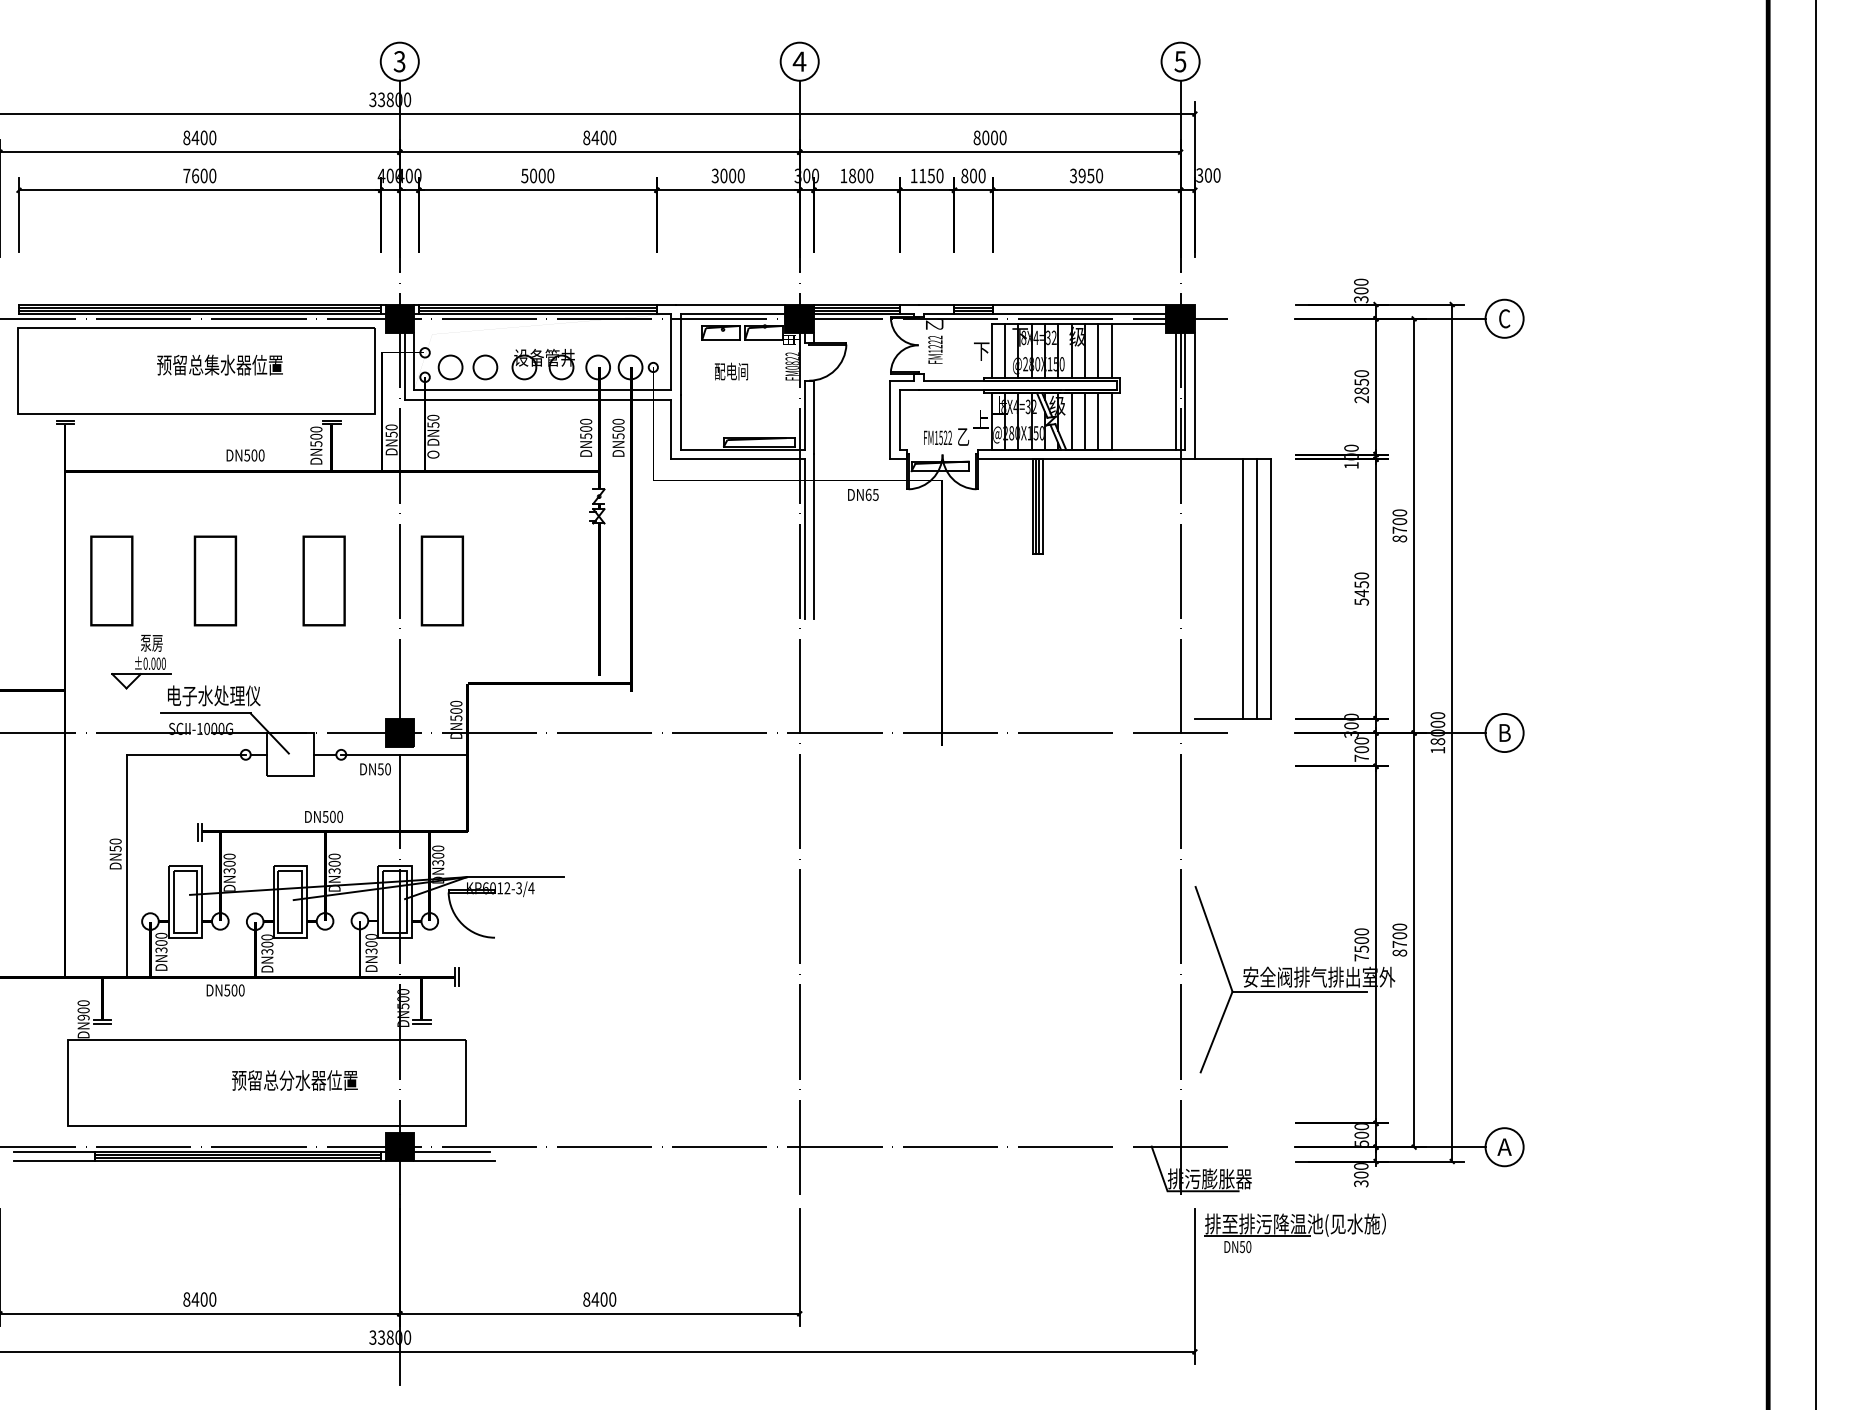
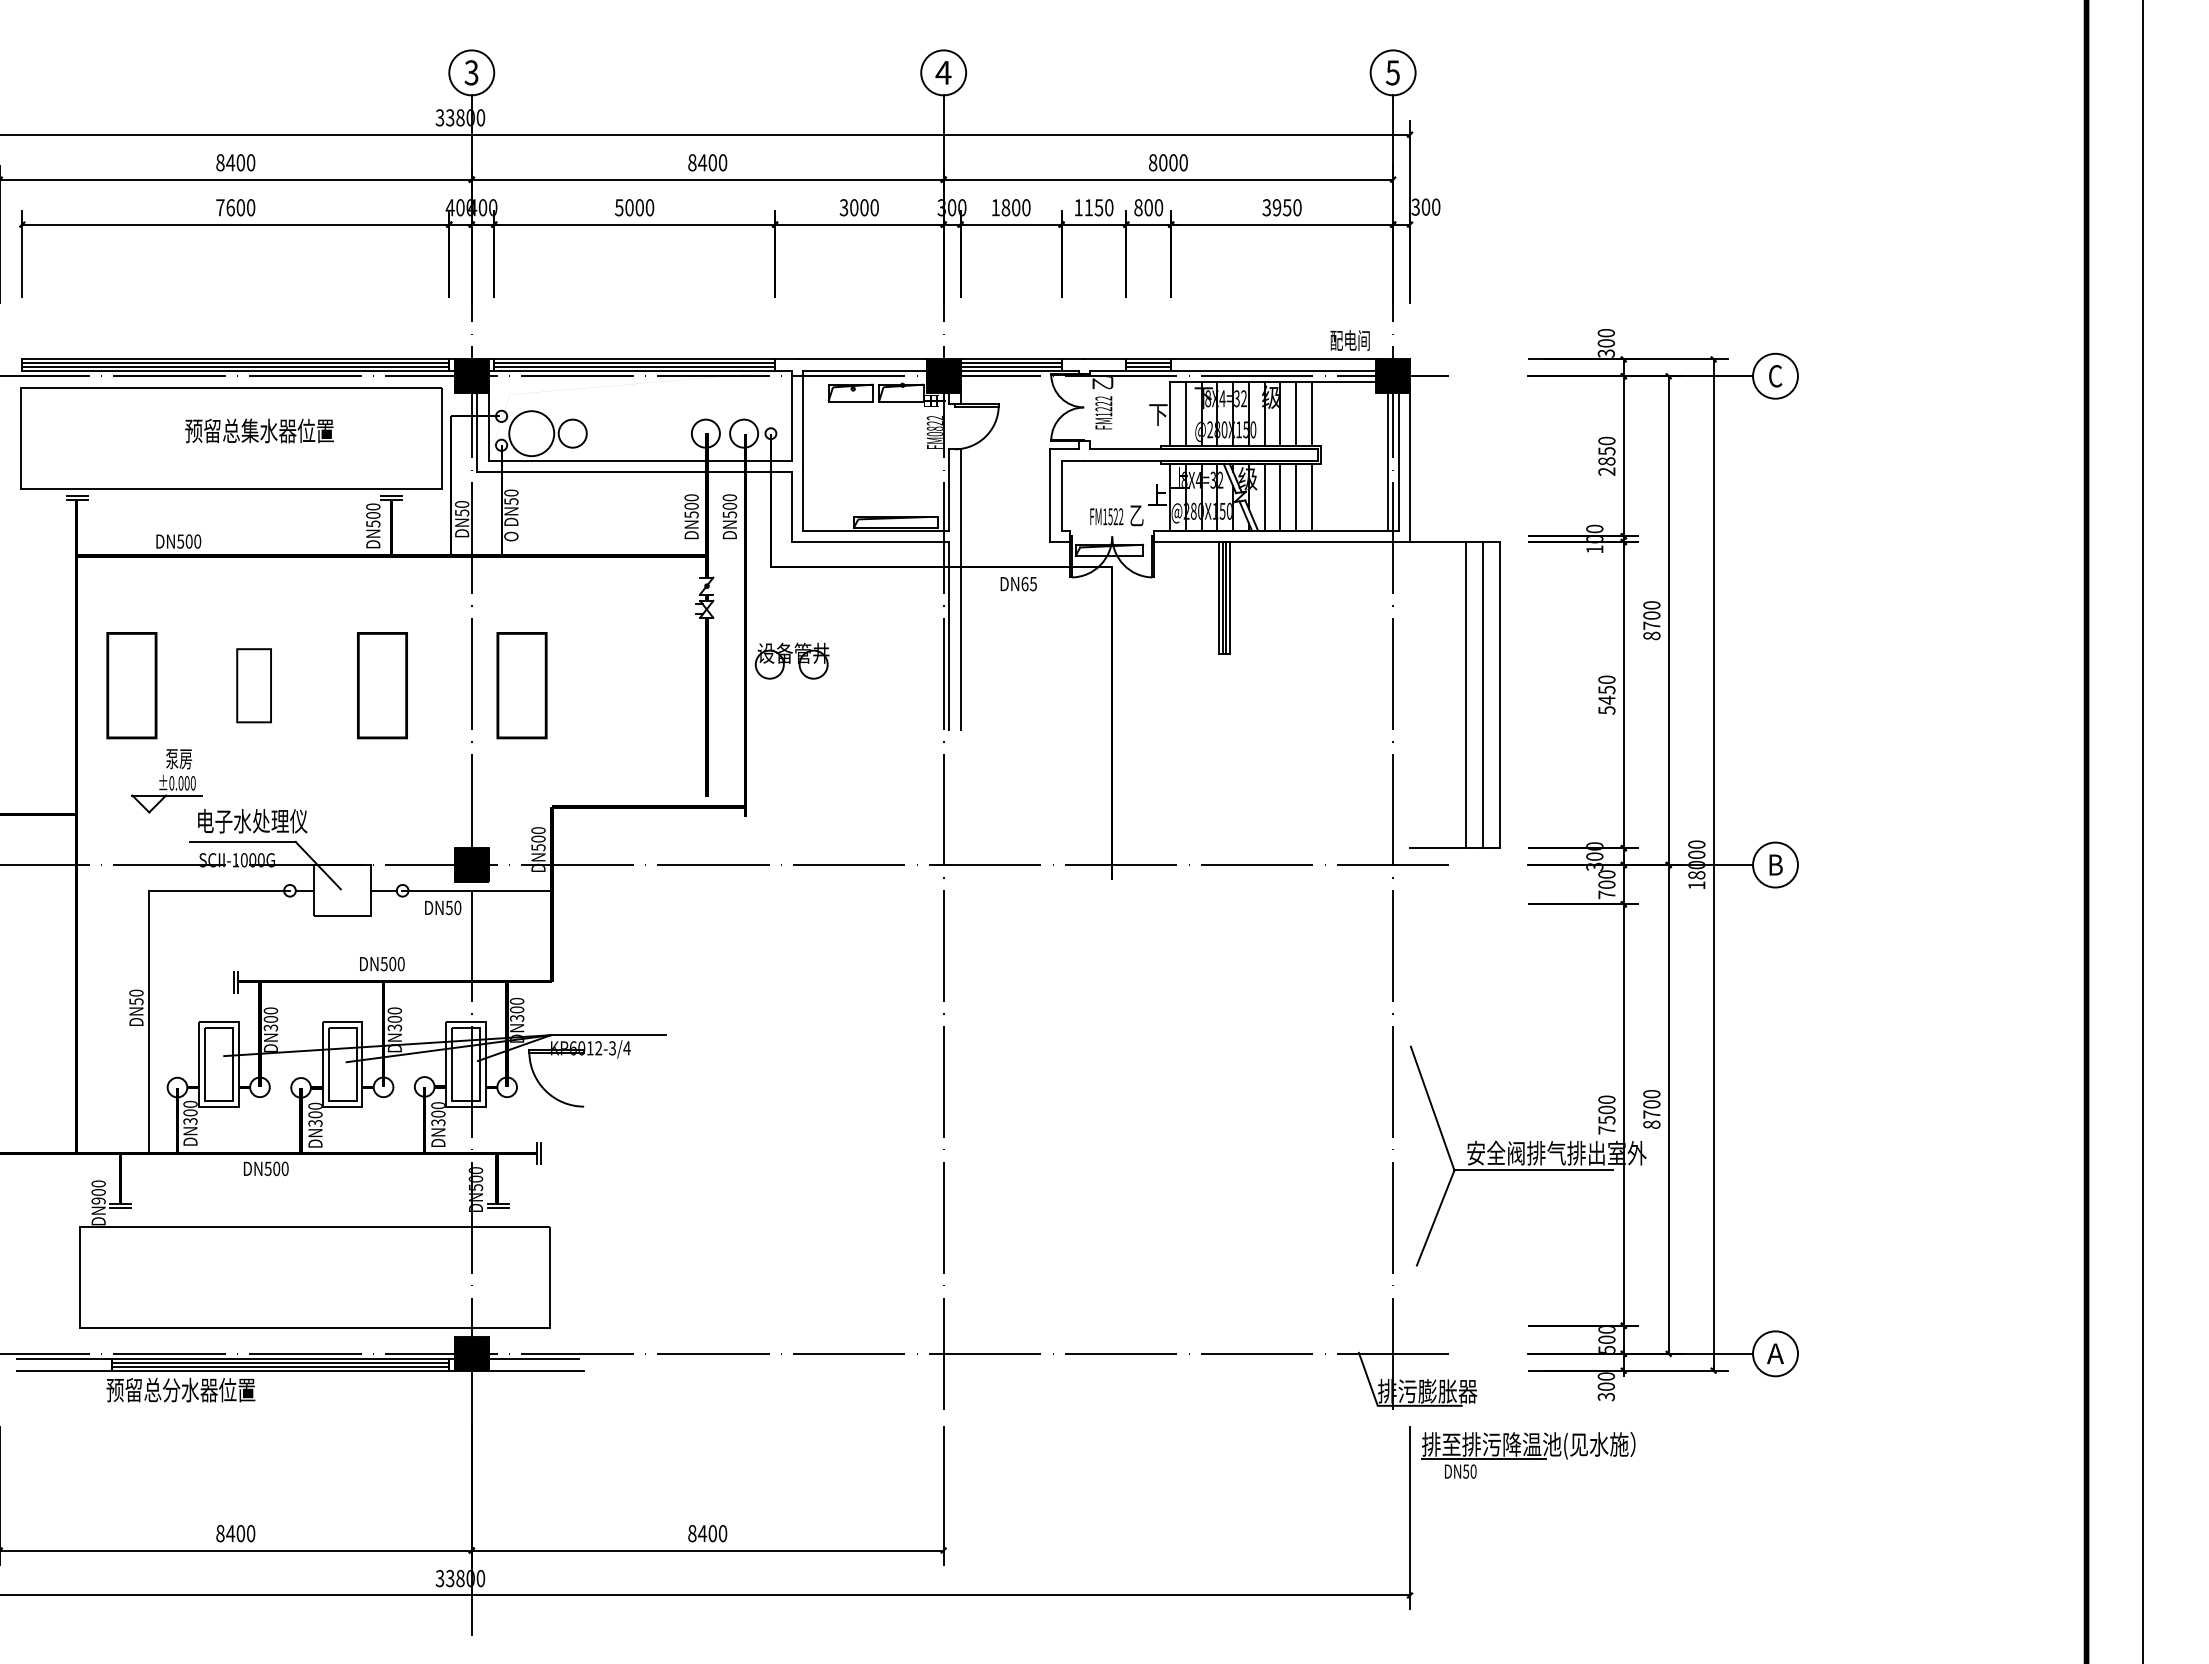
part: (542, 363) -> (791, 660), moved
circle: (450, 367) -> (531, 433), size x1.6
text: (730, 371) -> (1349, 340), moved
text: (245, 455) -> (178, 541), moved
part: (214, 580) -> (253, 685), size x0.7
text: (294, 1079) -> (180, 1389), moved

